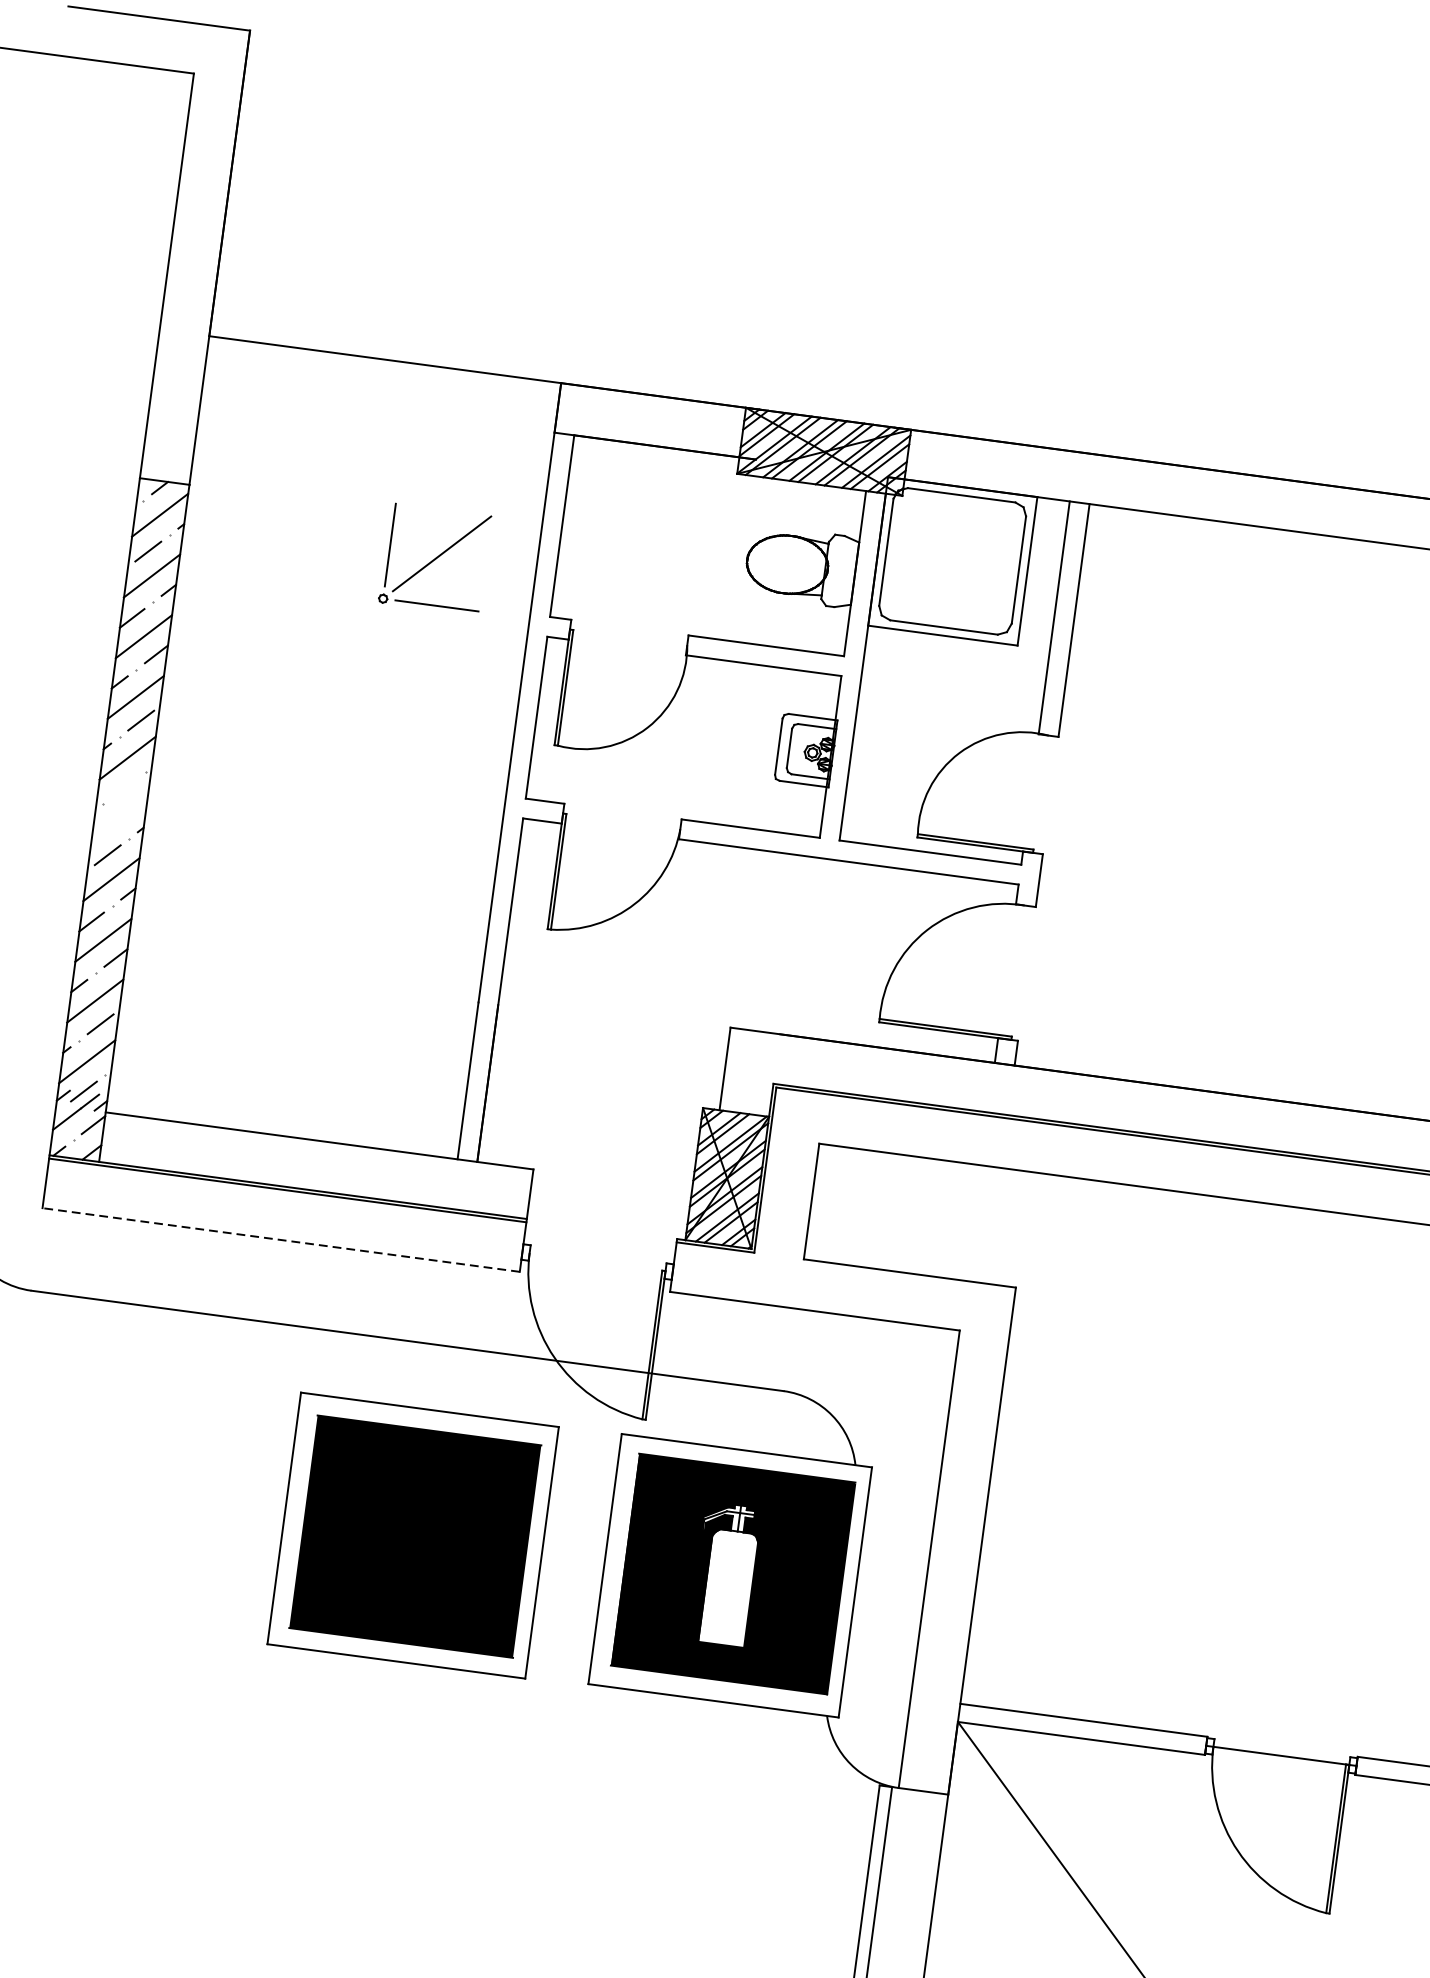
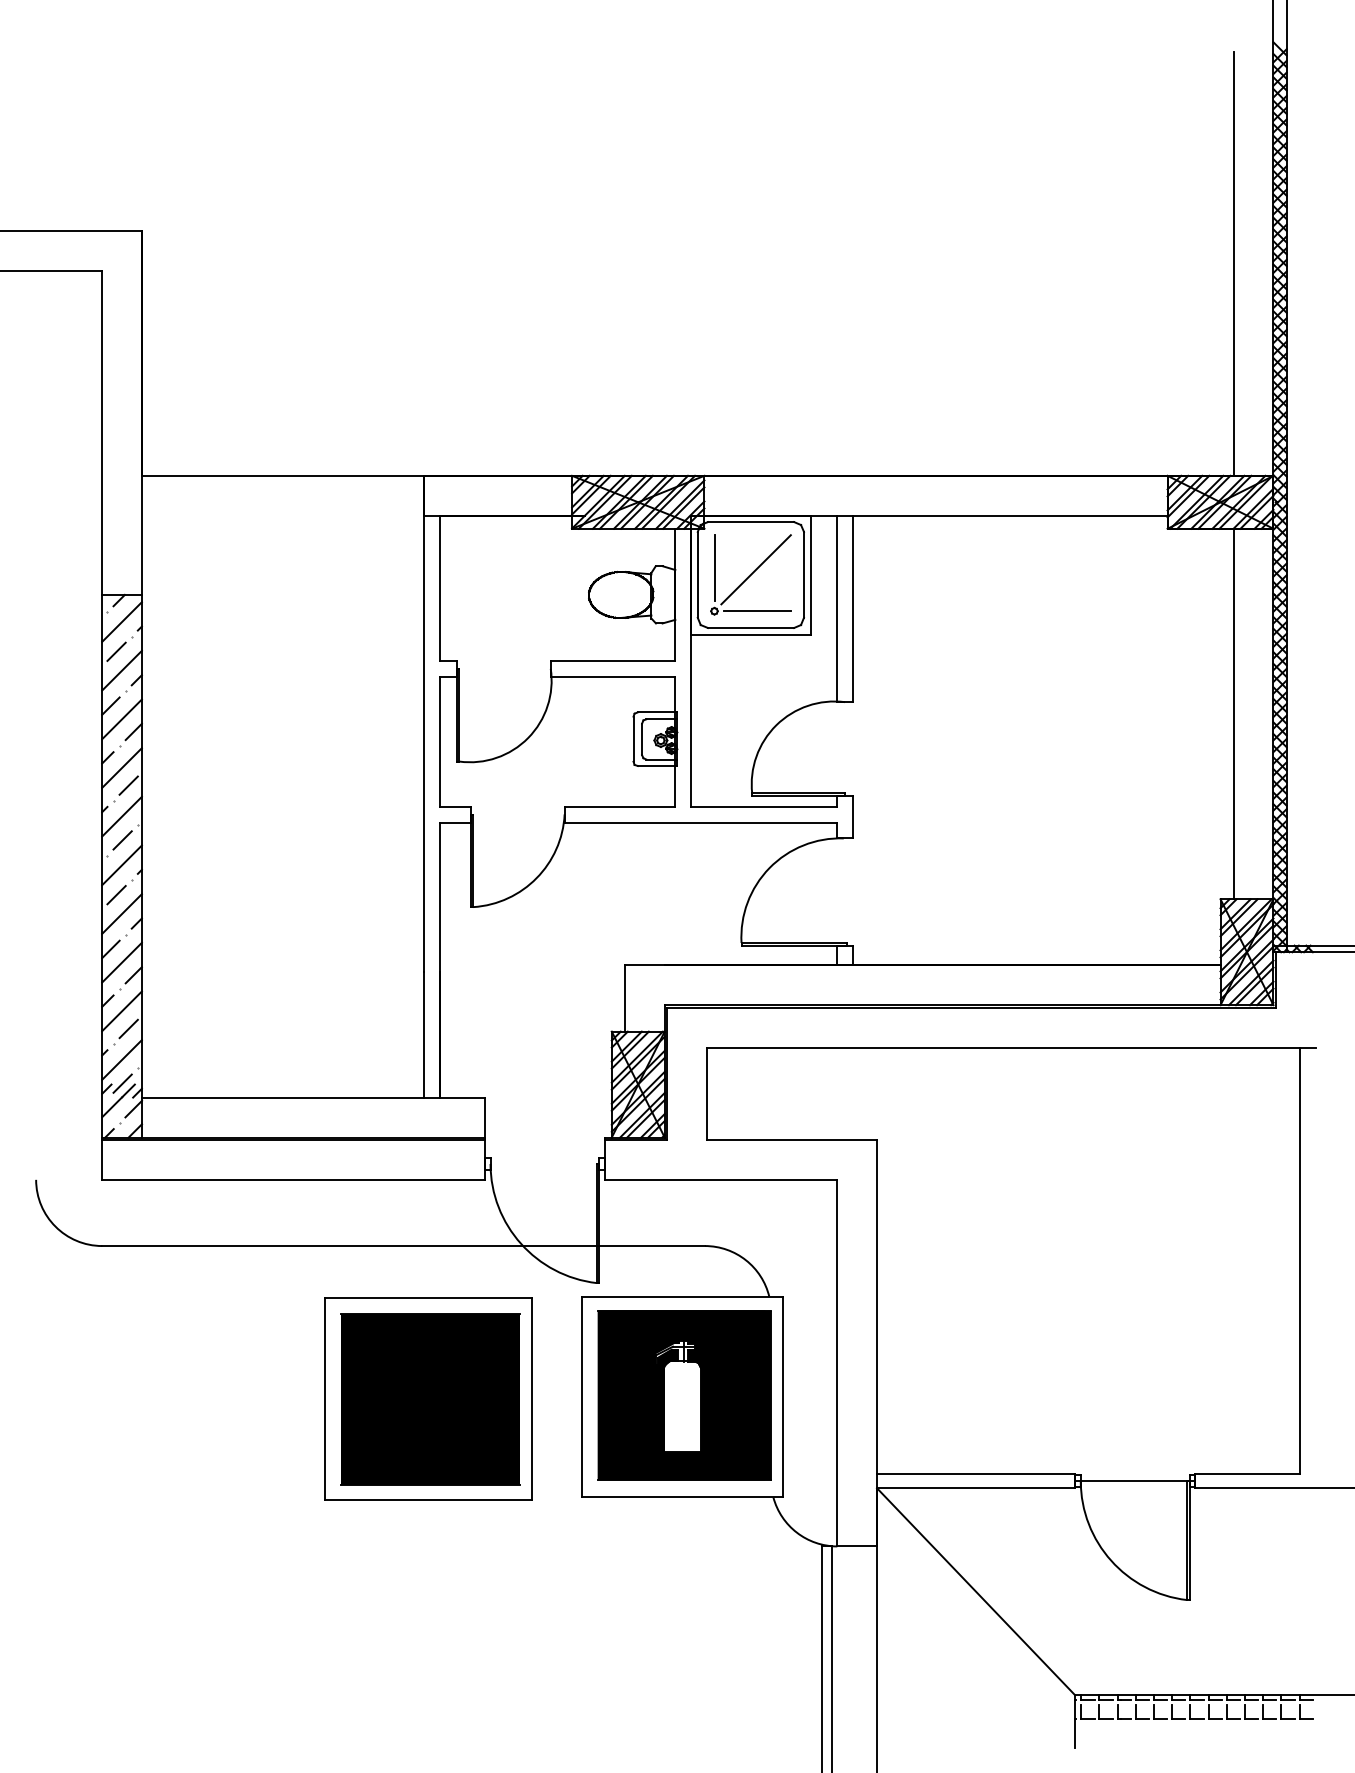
part: (434, 558) -> (750, 574), moved
line: (124, 788) -> (122, 840), added
line: (118, 819) -> (121, 865), added
line: (281, 1239) -> (293, 1179), dashed -> solid

